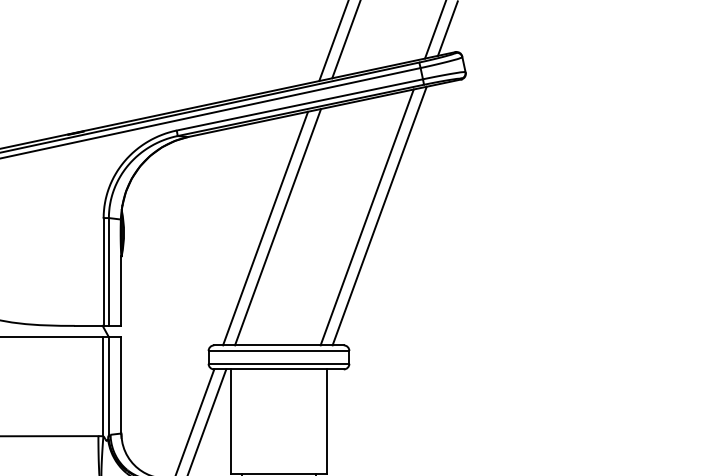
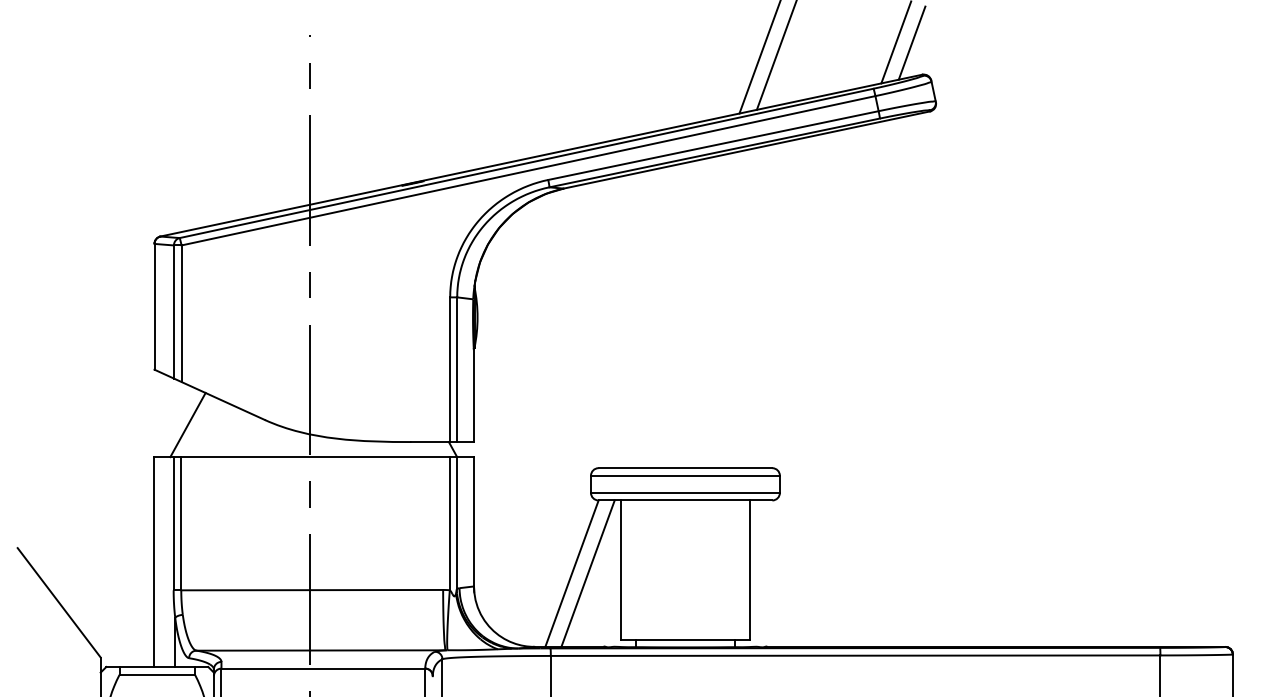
line: (379, 215) -> (820, 294), removed
line: (366, 217) -> (803, 296), removed
line: (277, 227) -> (683, 309), removed
line: (265, 228) -> (667, 311), removed

